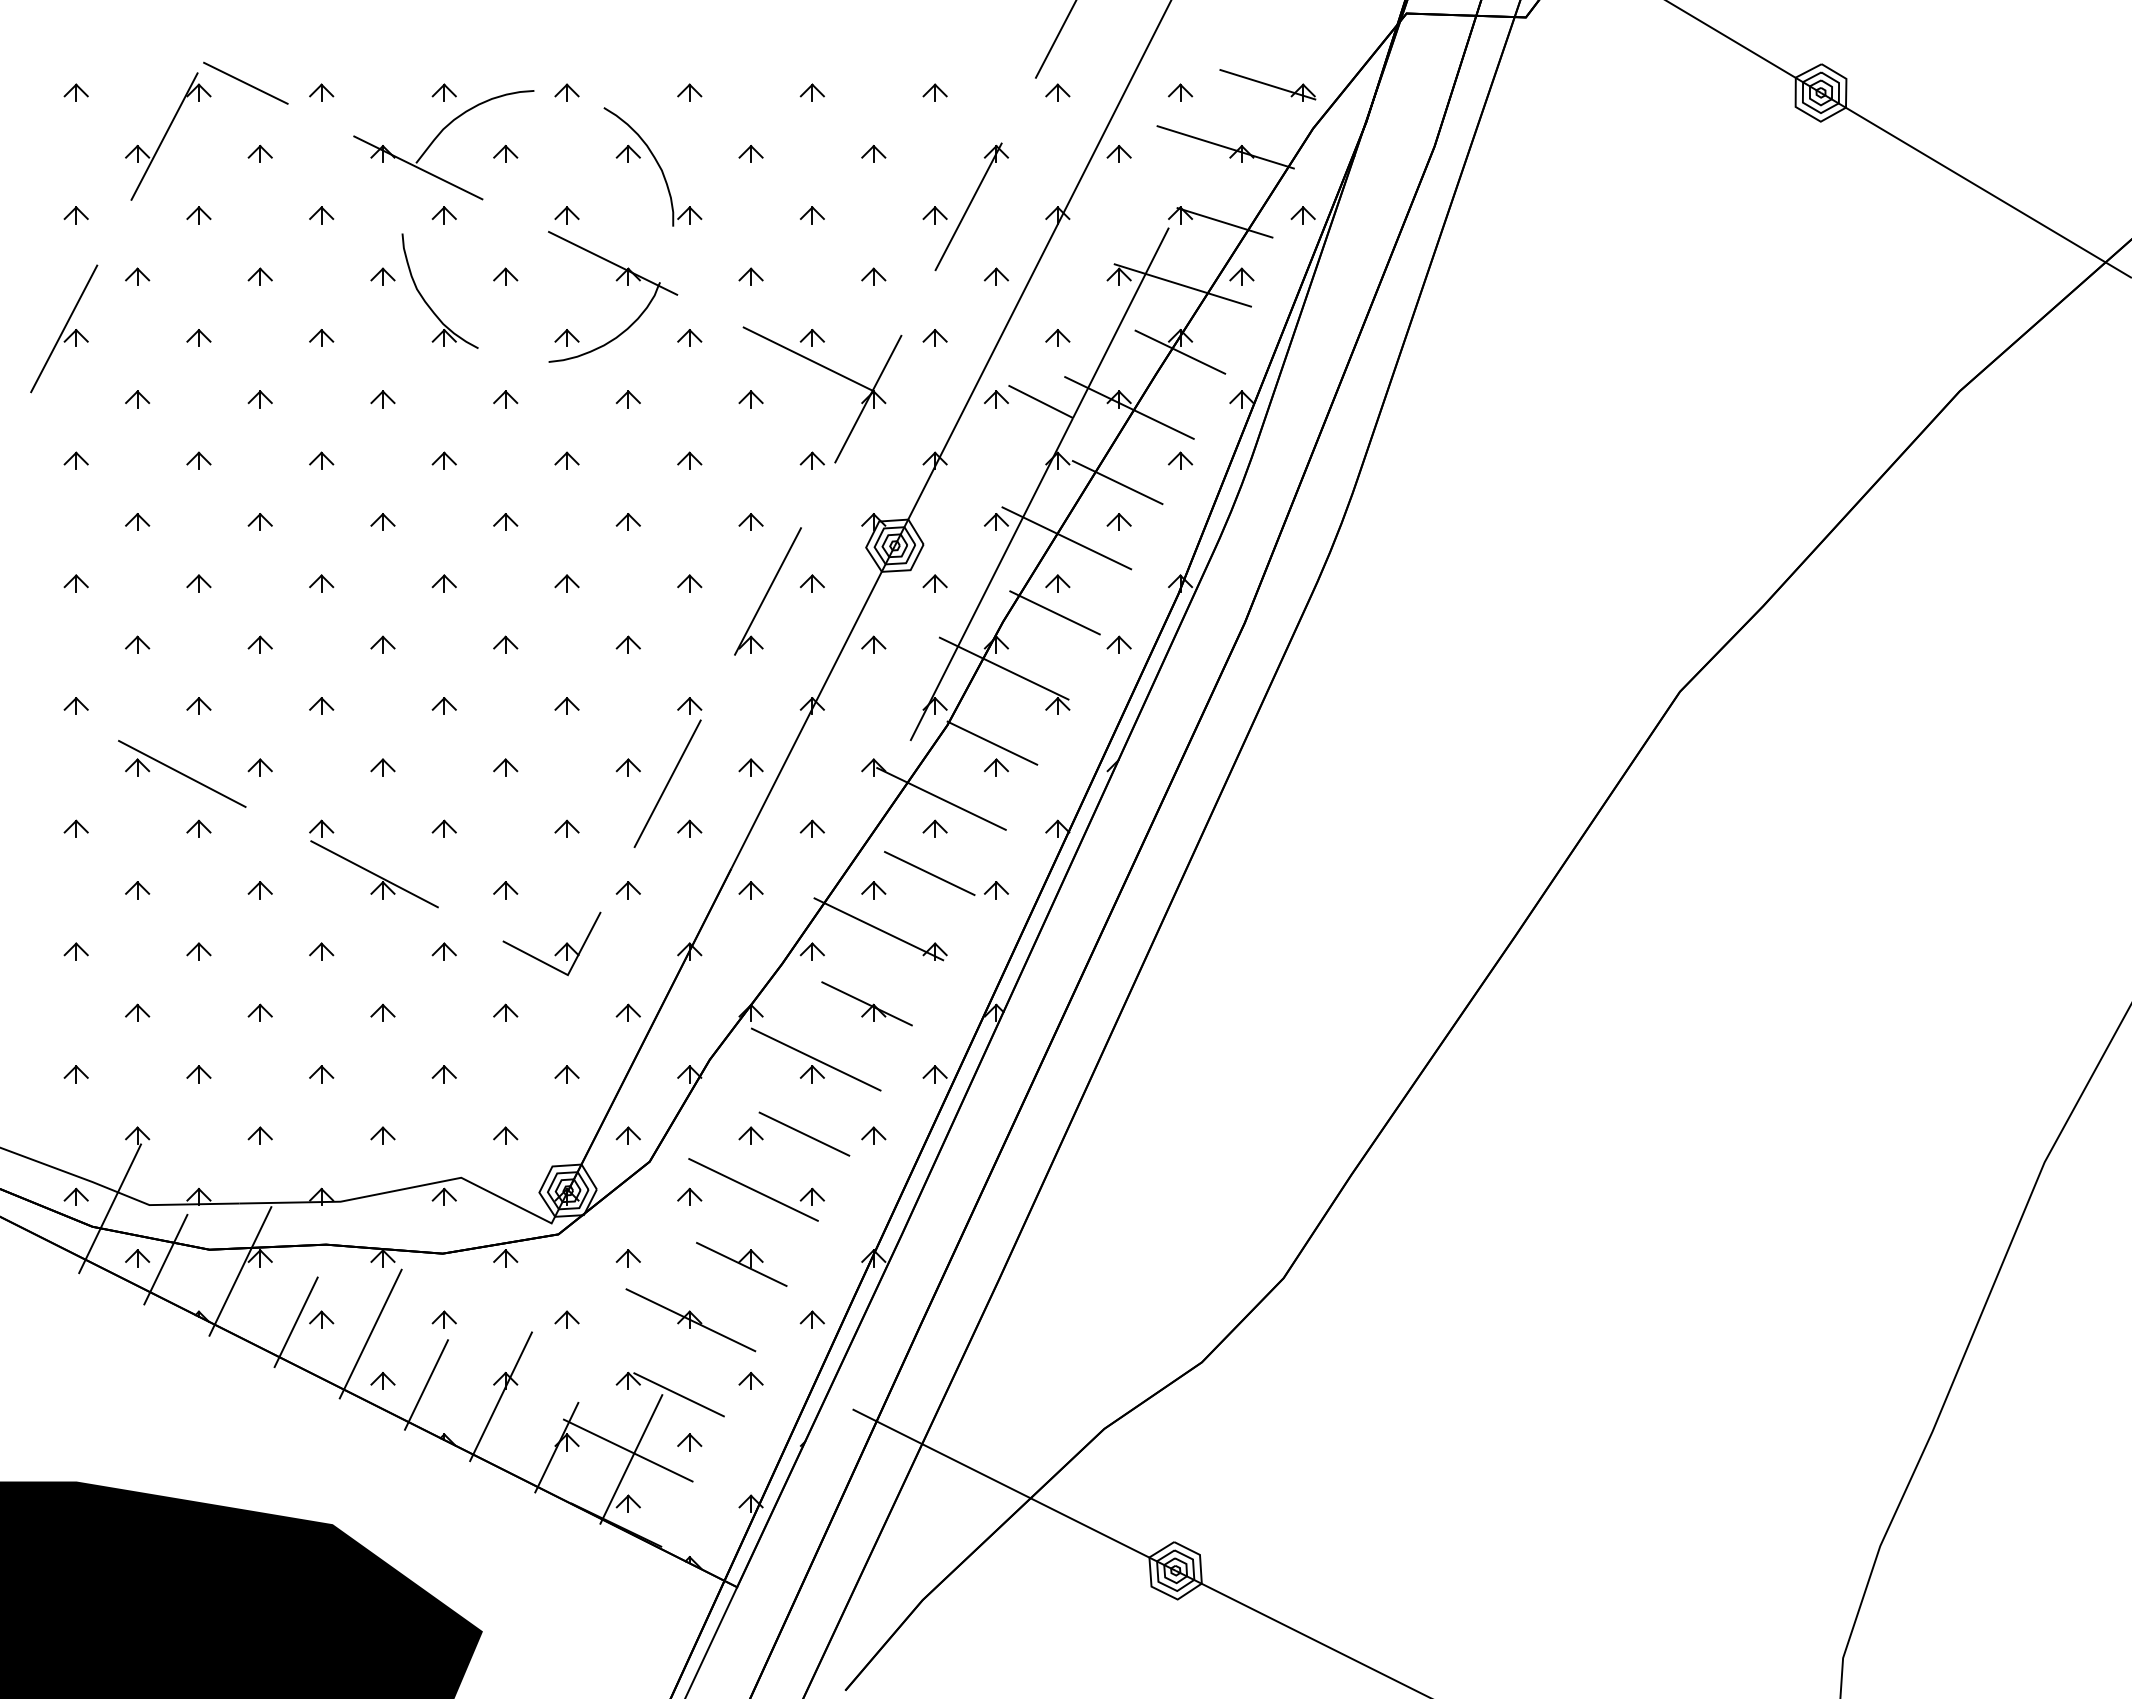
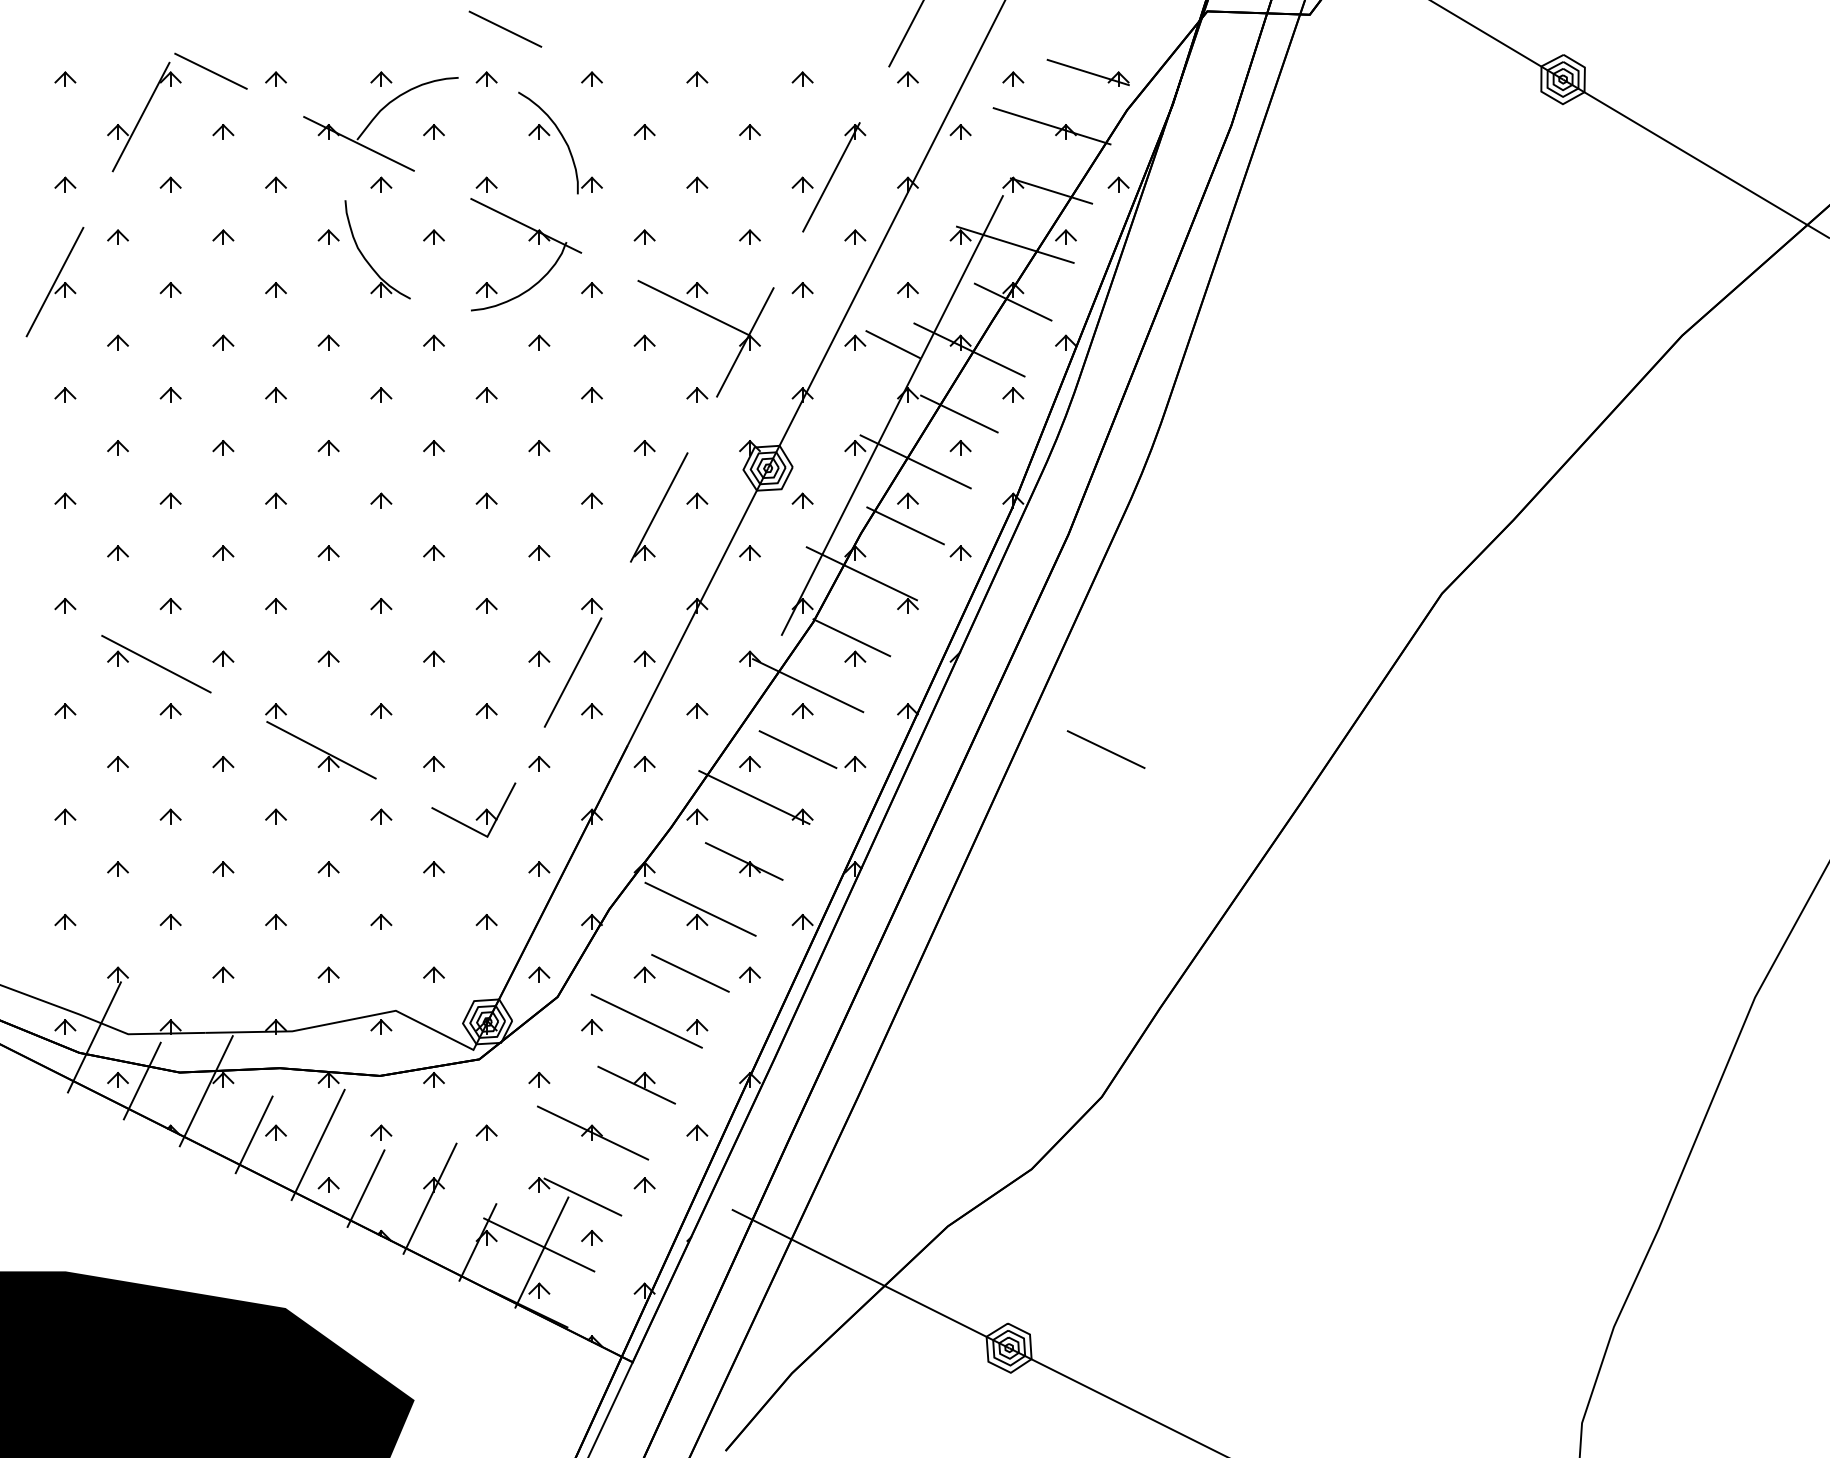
line: (588, 33) -> (505, 28), added
line: (1288, 873) -> (1105, 749), added

